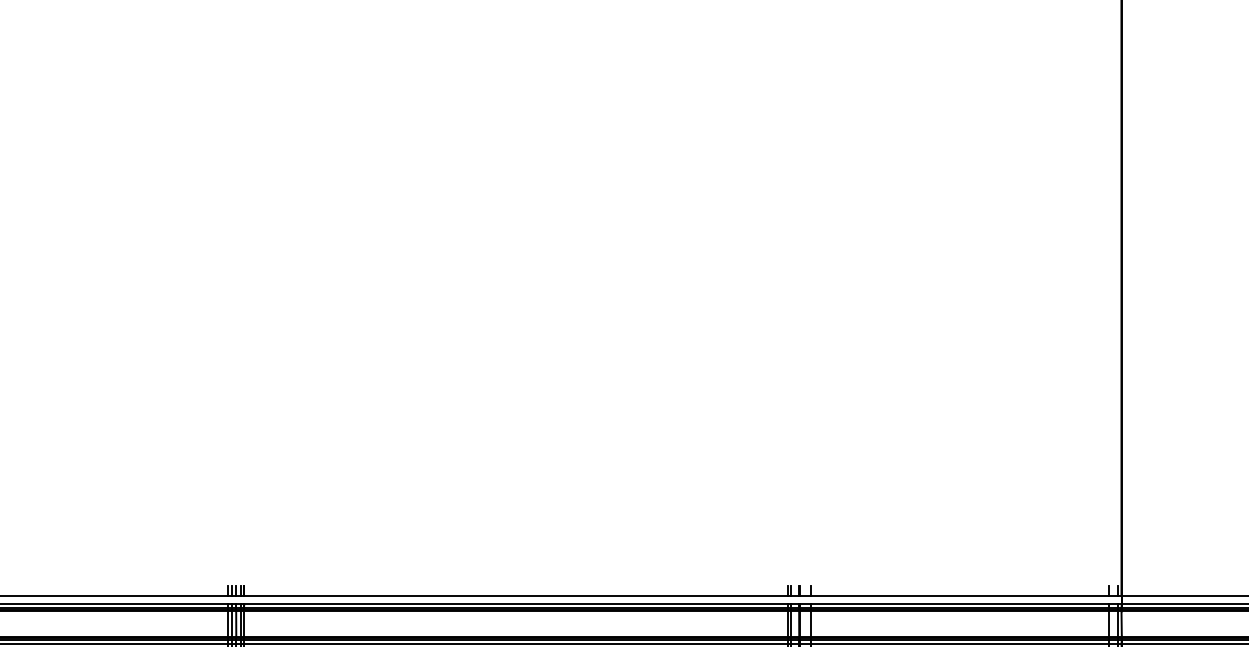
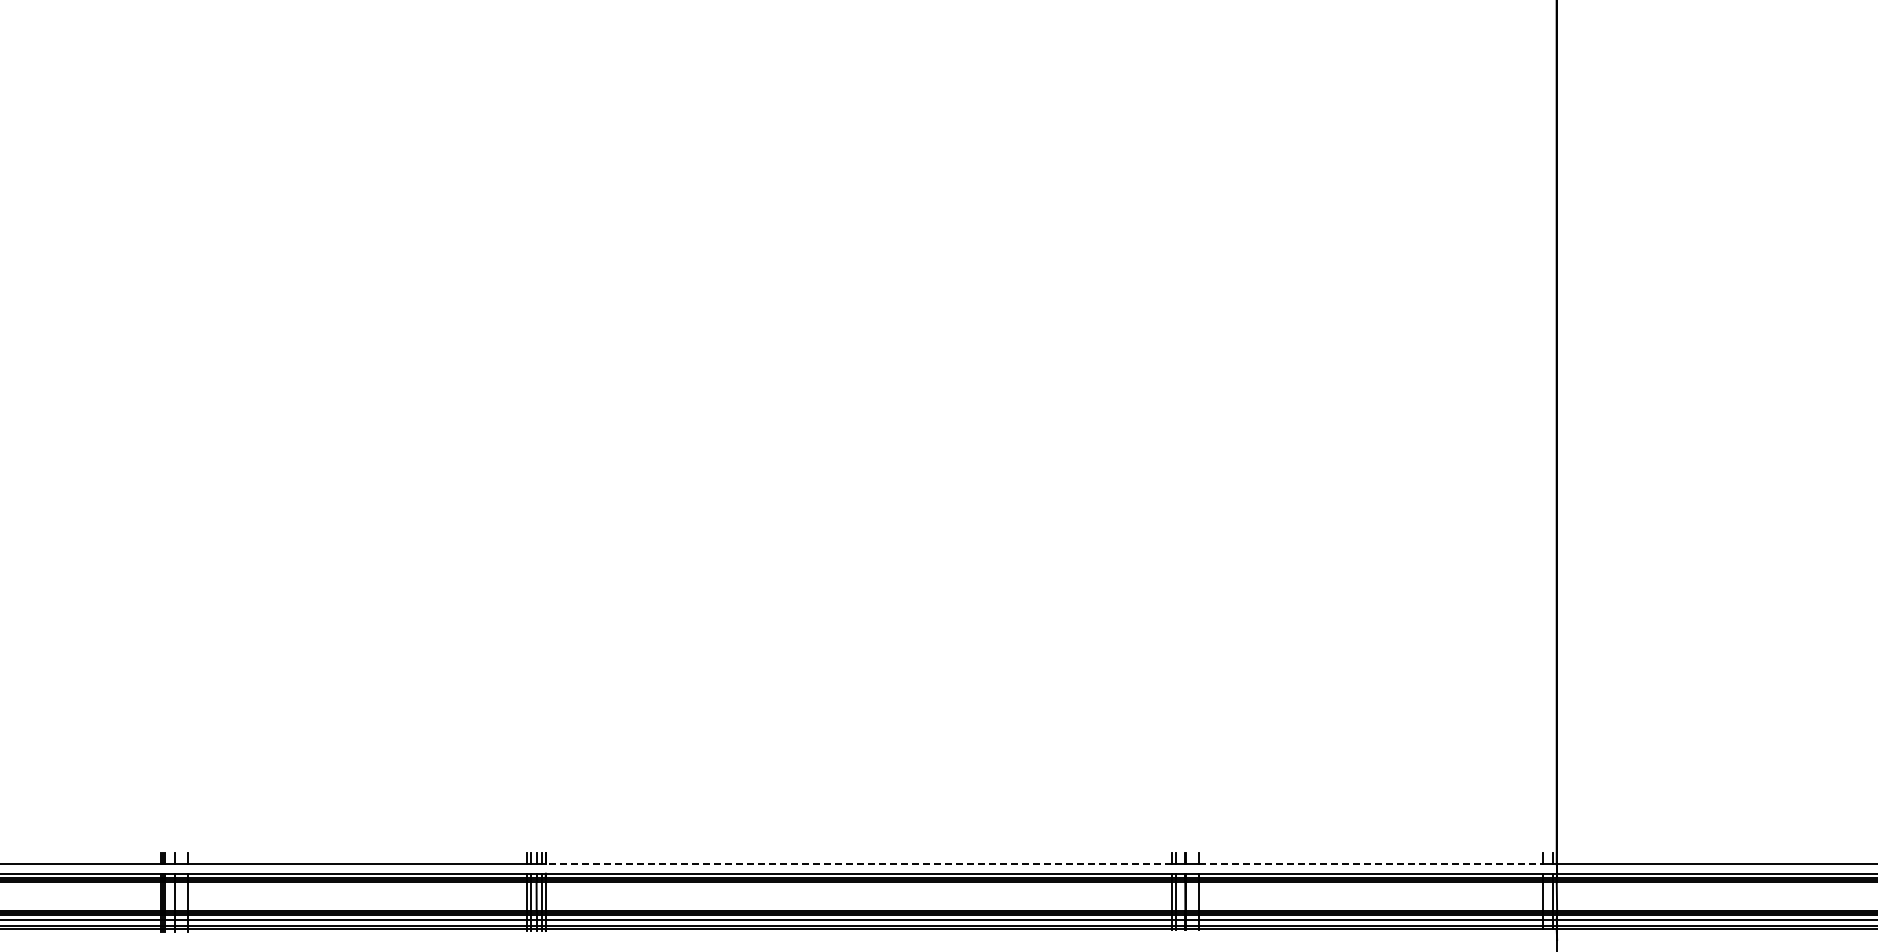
line: (515, 596) -> (858, 864), solid -> dashed
line: (959, 596) -> (1370, 864), solid -> dashed

